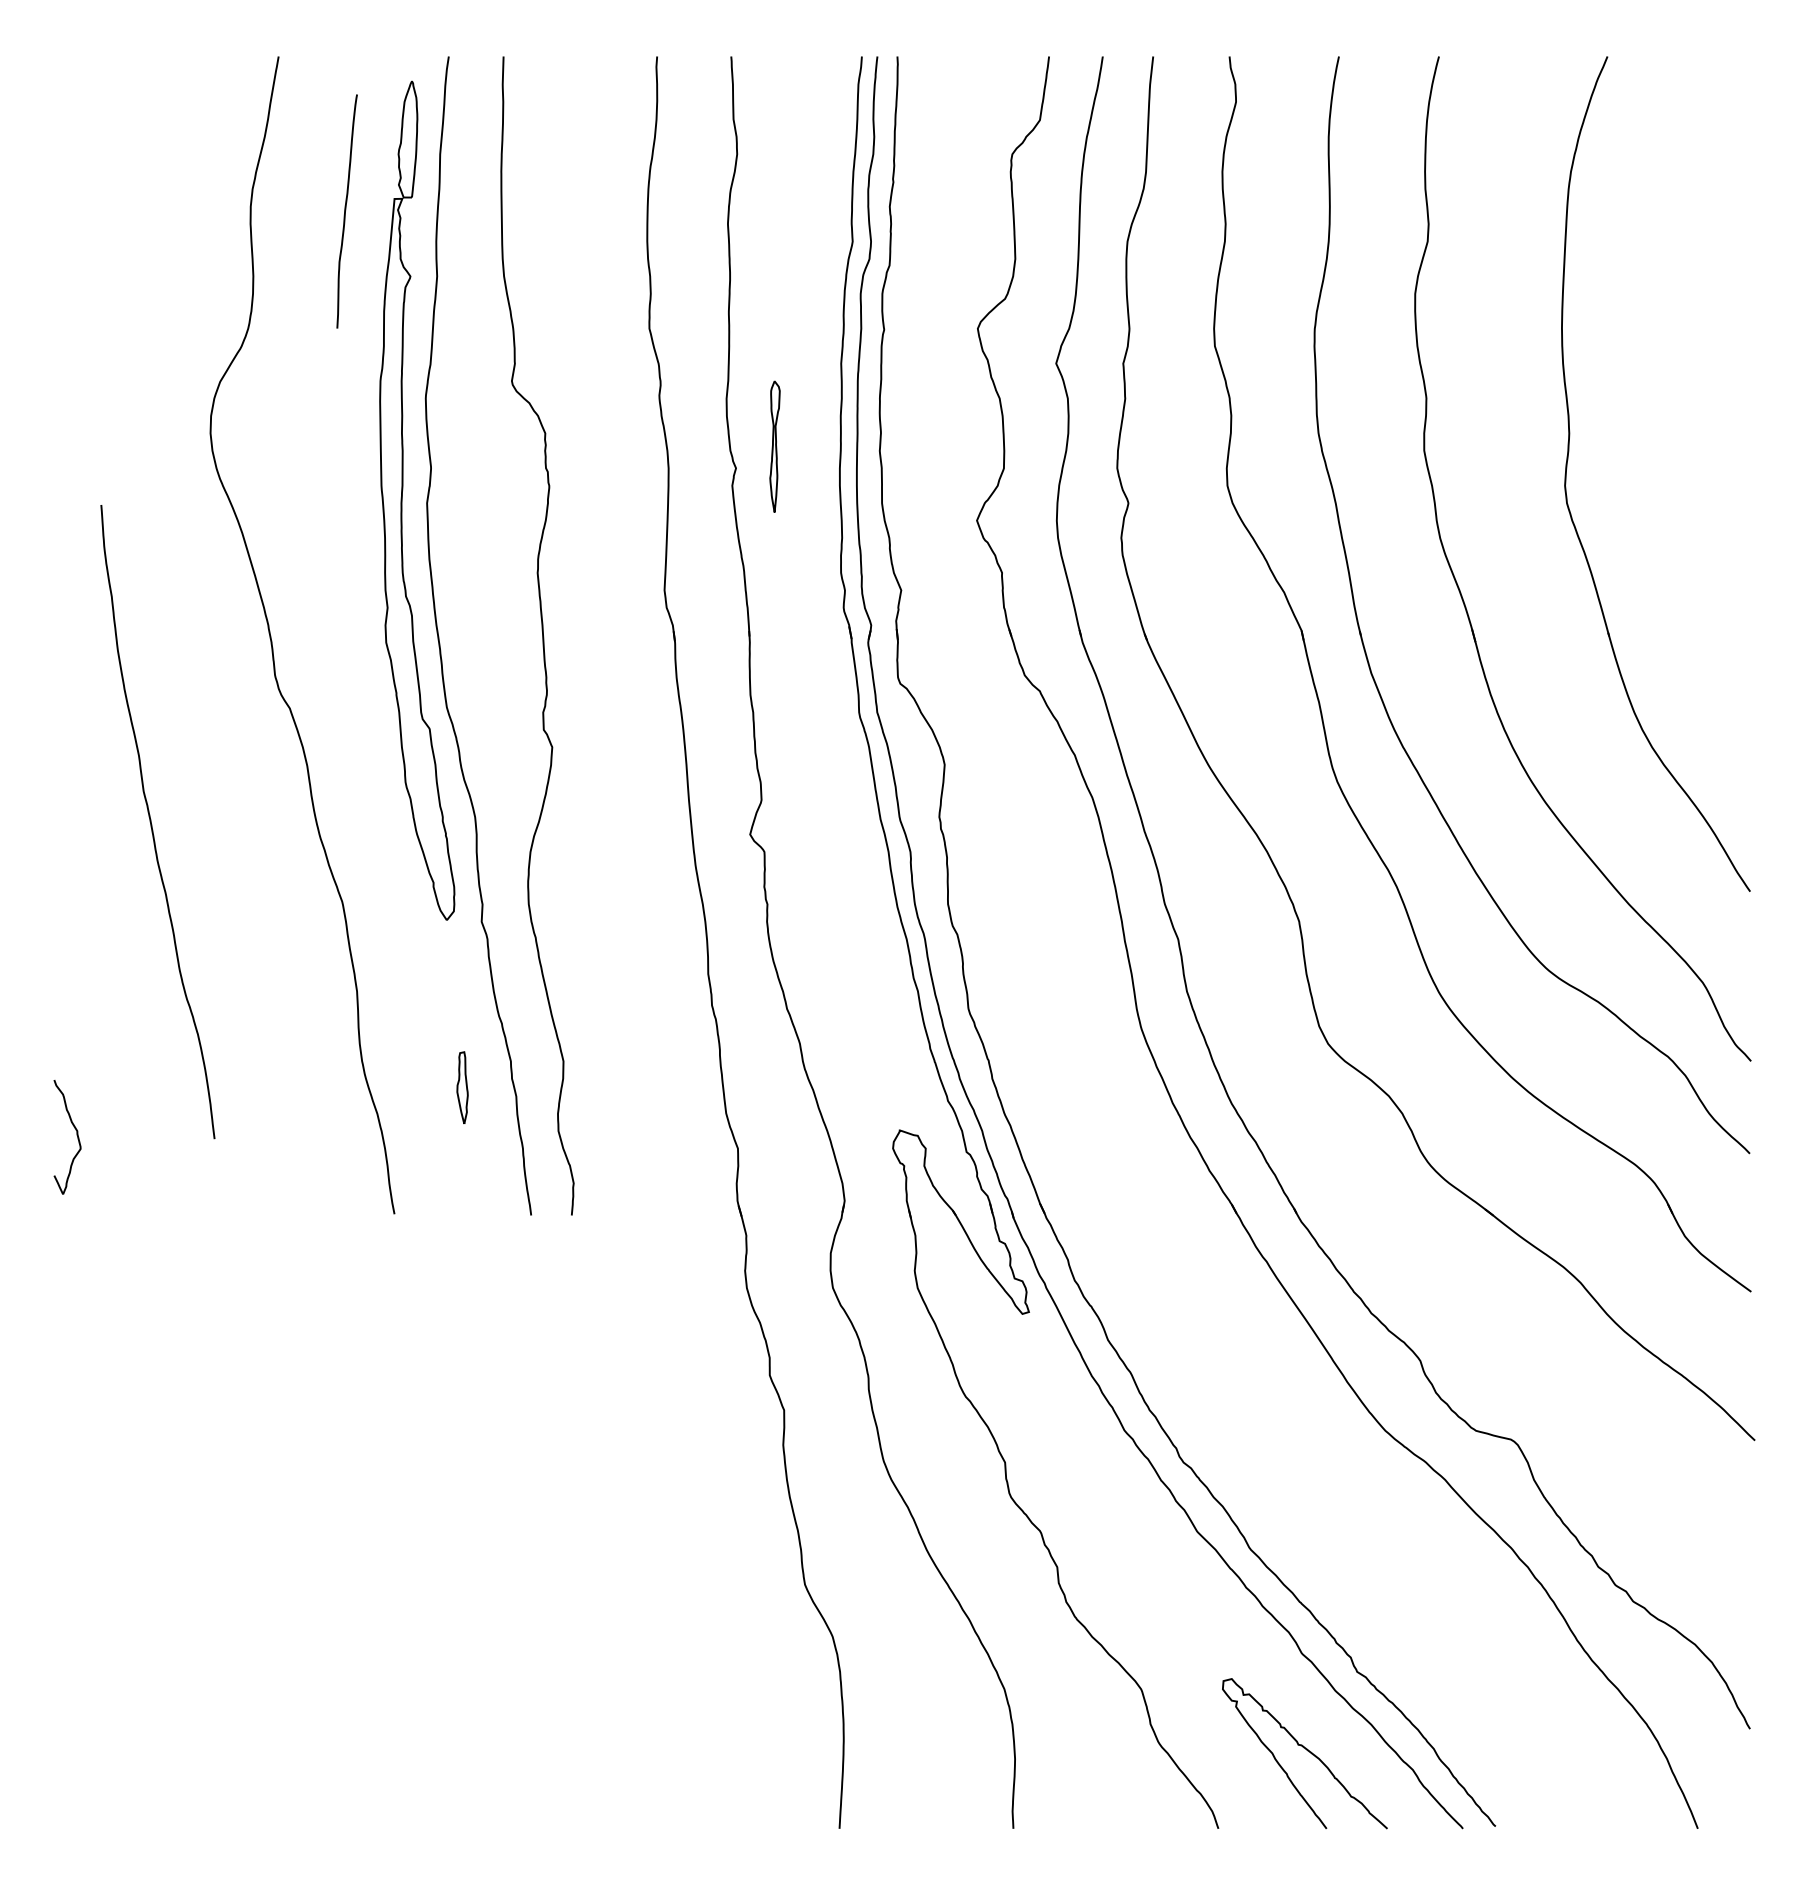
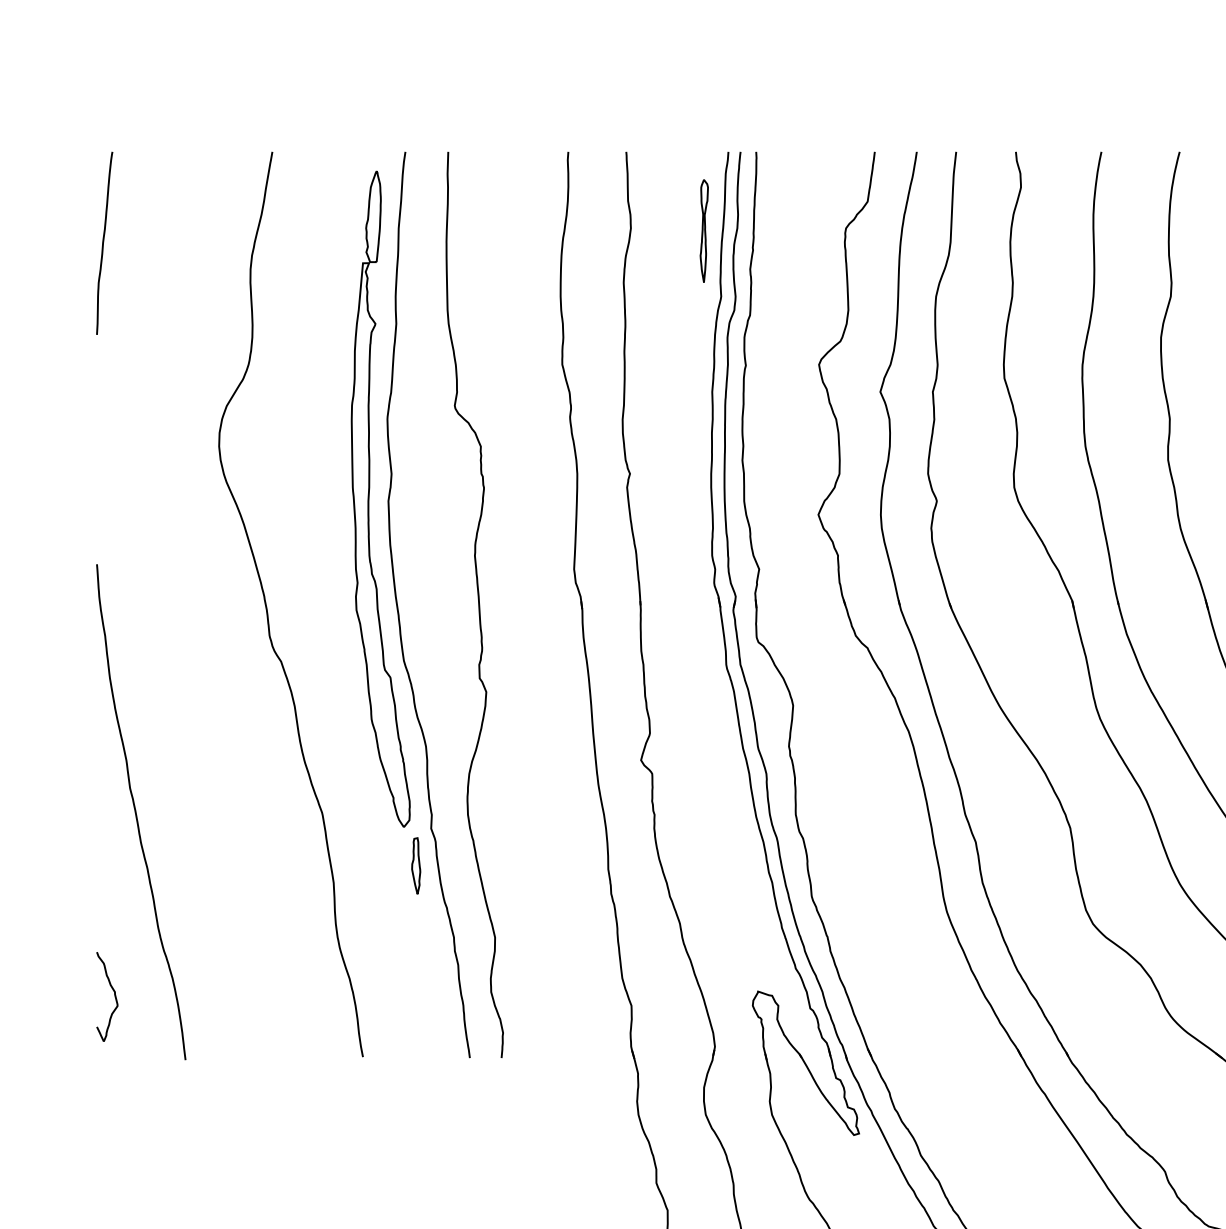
curve: (346, 210) -> (104, 242), moved
part: (774, 446) -> (703, 230), moved
curve: (152, 824) -> (137, 814), moved
part: (462, 1087) -> (416, 865), moved

